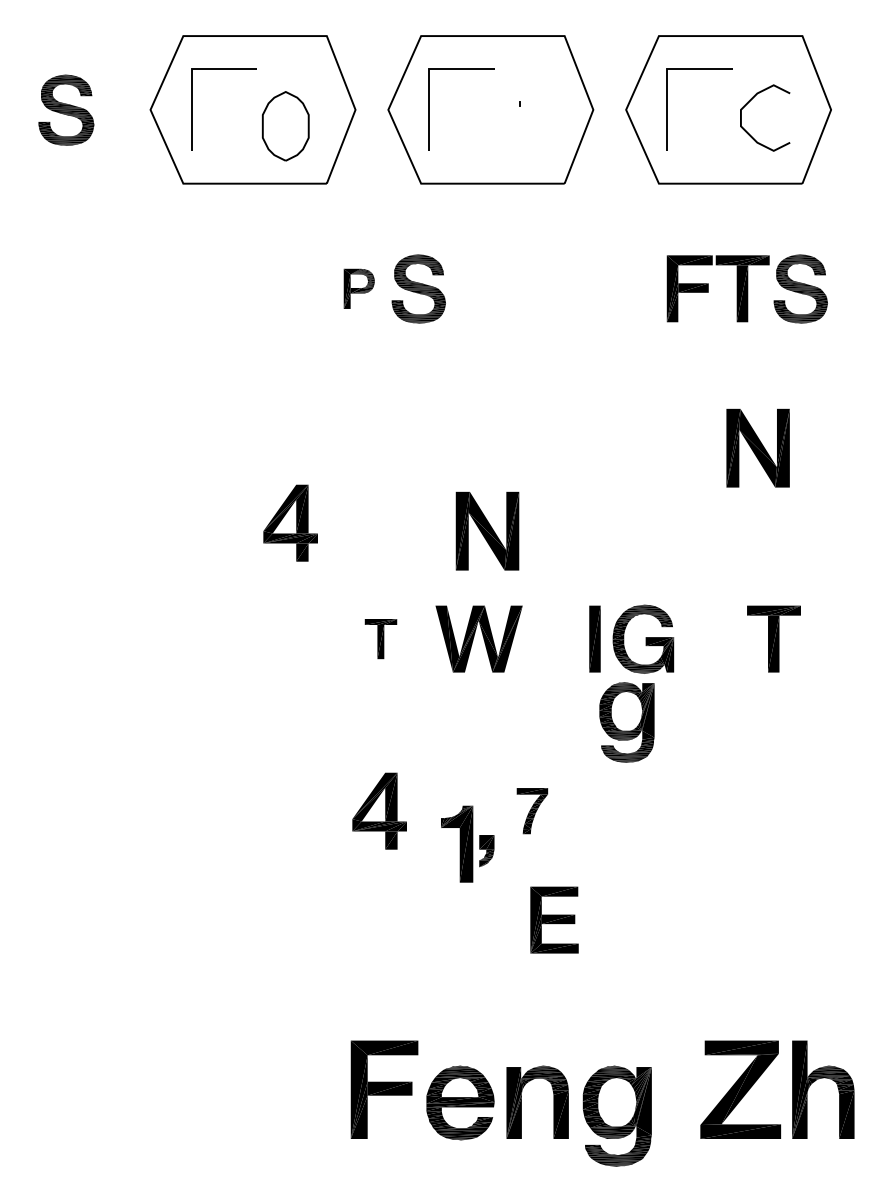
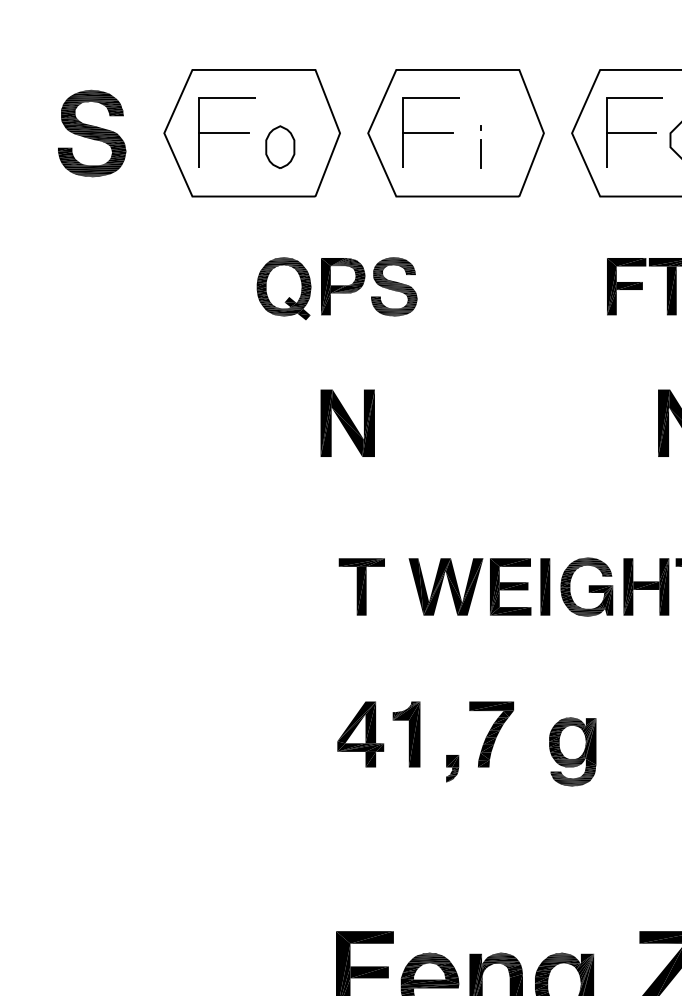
line: (219, 109) -> (223, 132), added
line: (457, 109) -> (427, 132), added
line: (695, 109) -> (631, 132), added
part: (66, 110) -> (92, 133), size x1.43
part: (285, 125) -> (280, 146), size x0.71
line: (519, 134) -> (480, 154), added
part: (359, 288) -> (343, 286), size x1.67
part: (290, 290) -> (284, 288), added
part: (290, 522) -> (284, 486), removed
part: (487, 530) -> (347, 422), moved
part: (380, 638) -> (361, 586), size x1.67
part: (712, 638) -> (646, 586), added
part: (626, 722) -> (572, 751), moved
part: (532, 810) -> (491, 733), size x1.67
part: (457, 843) -> (406, 733), moved
part: (554, 919) -> (510, 586), moved

